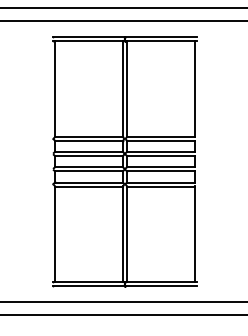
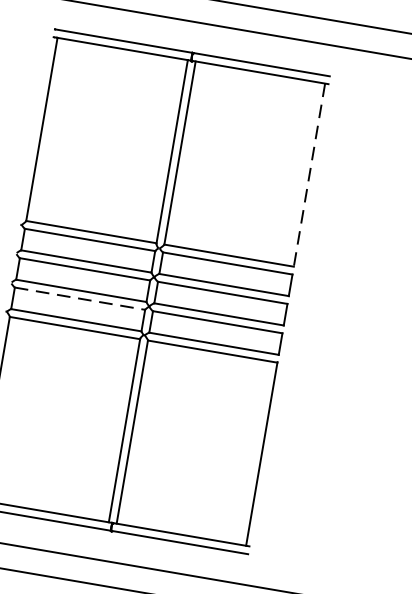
line: (194, 88) -> (308, 174), solid -> dashed
line: (89, 171) -> (80, 299), solid -> dashed

